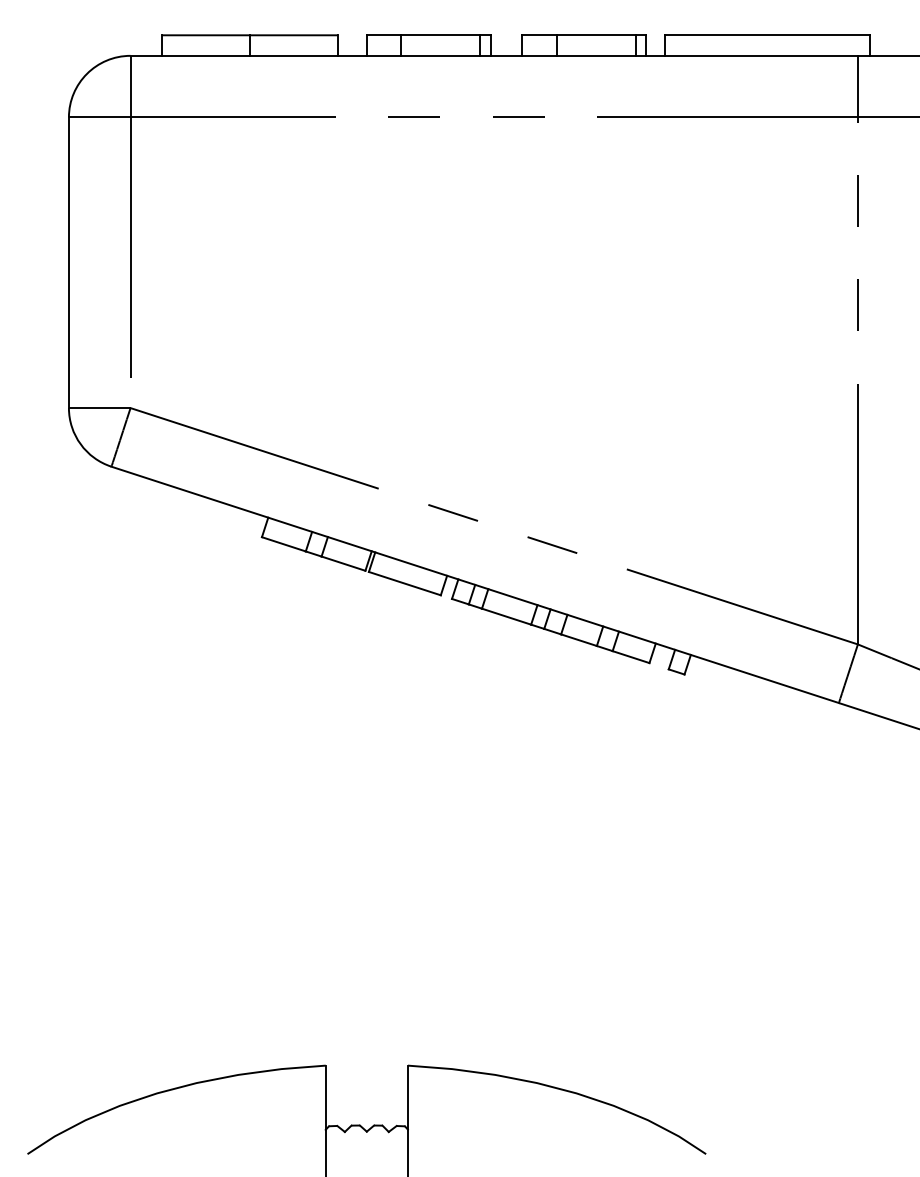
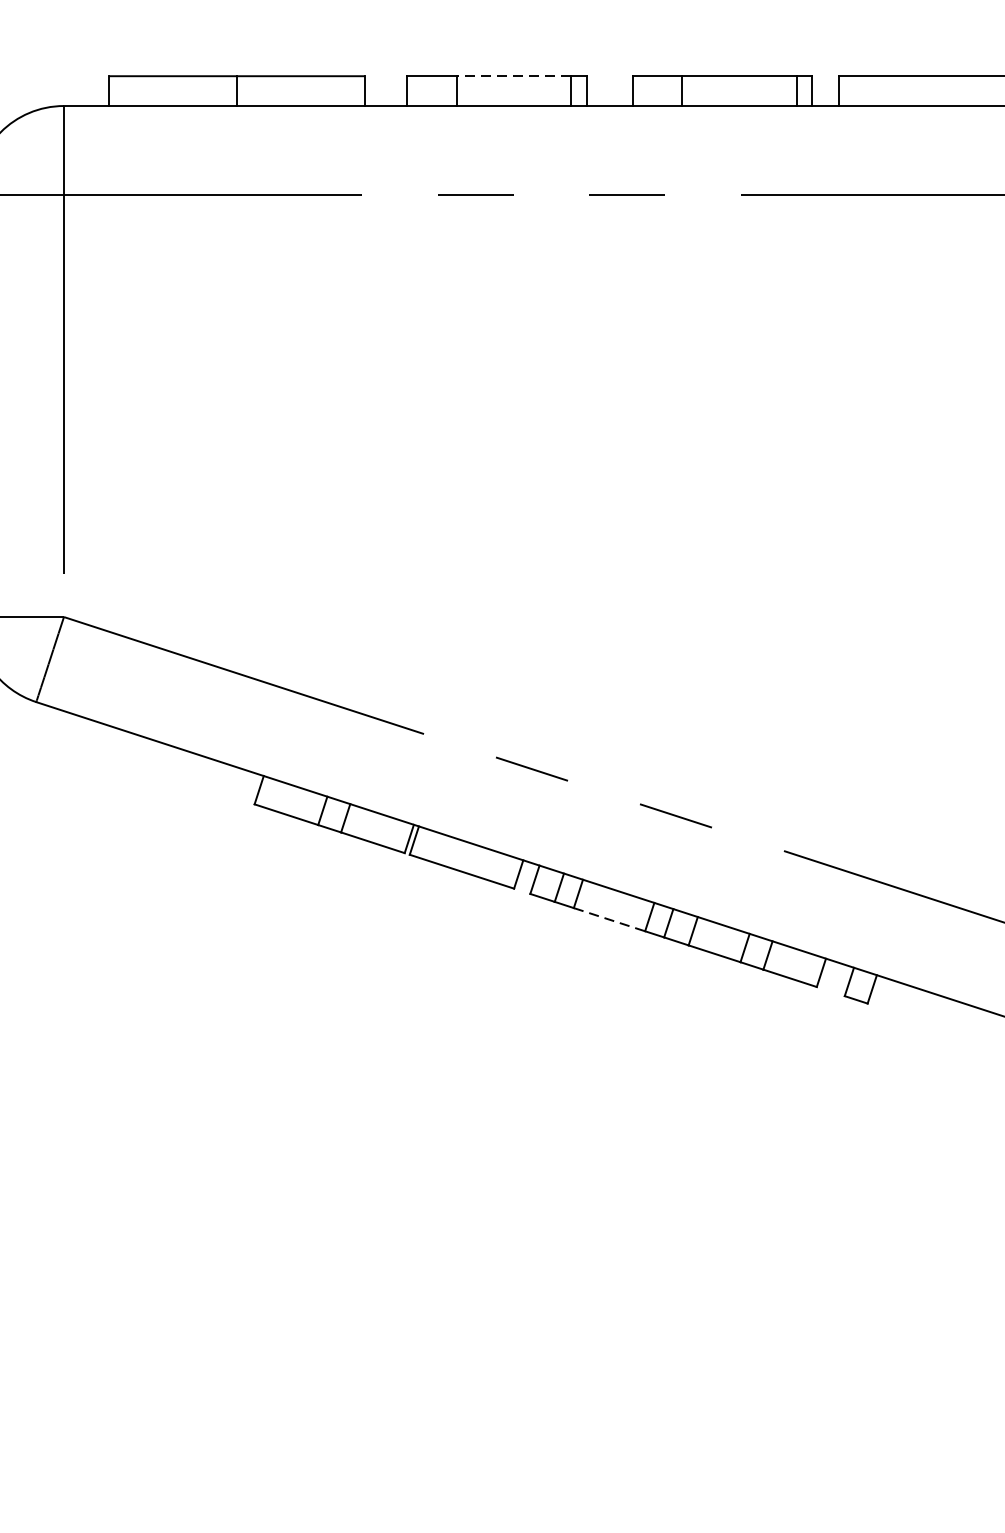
line: (440, 35) -> (513, 76), solid -> dashed
line: (506, 616) -> (609, 919), solid -> dashed

